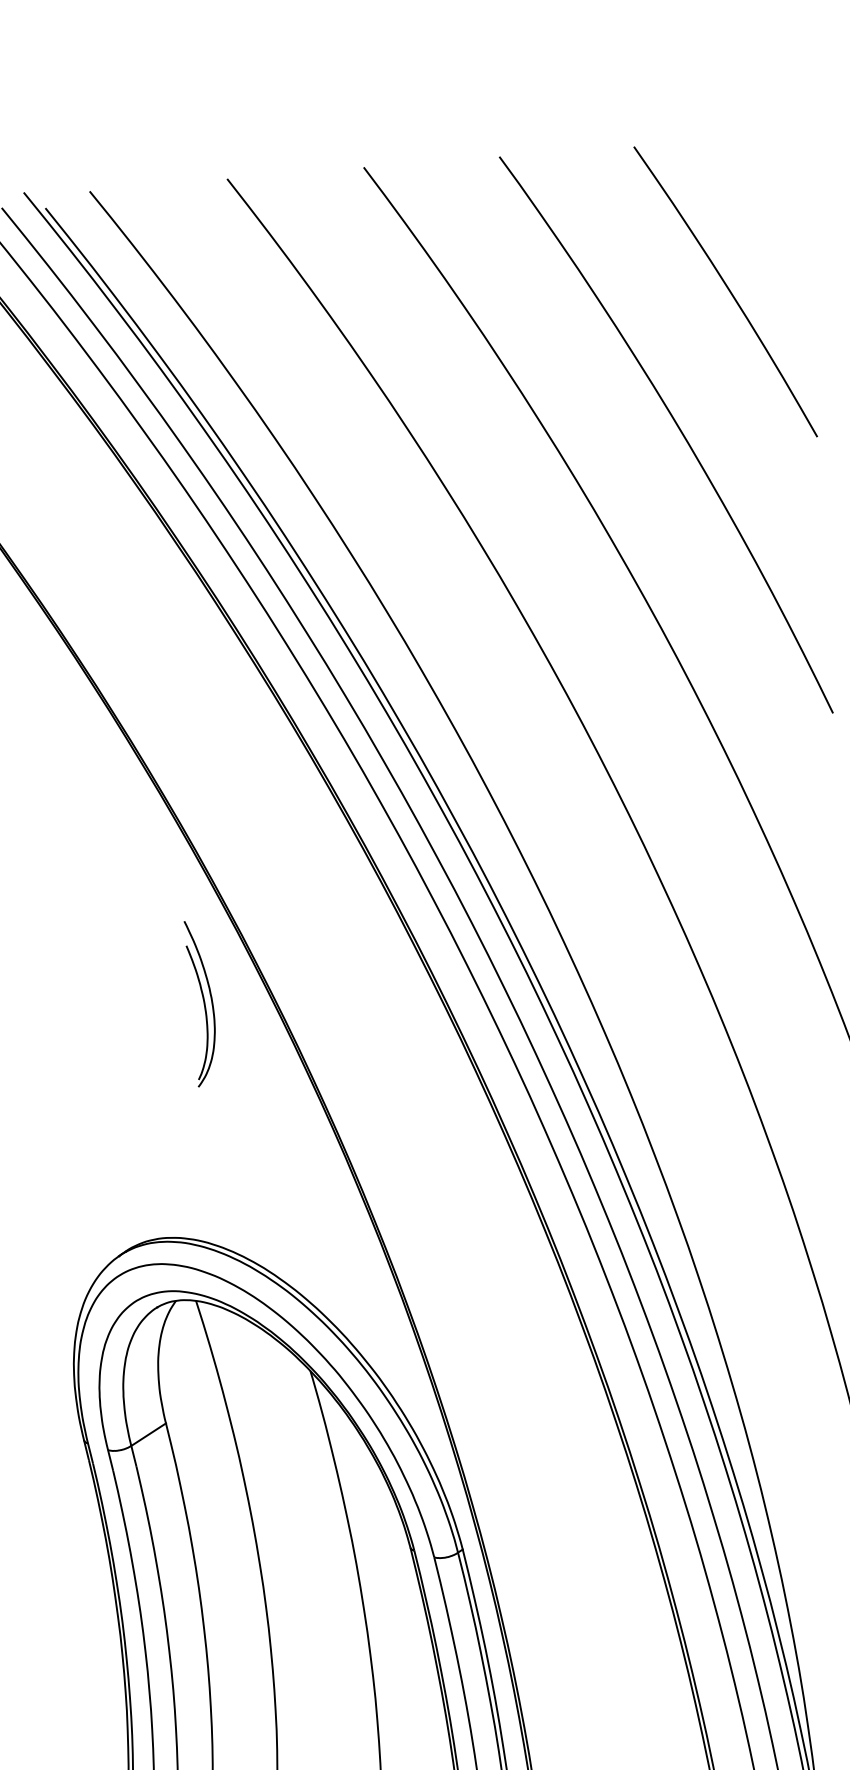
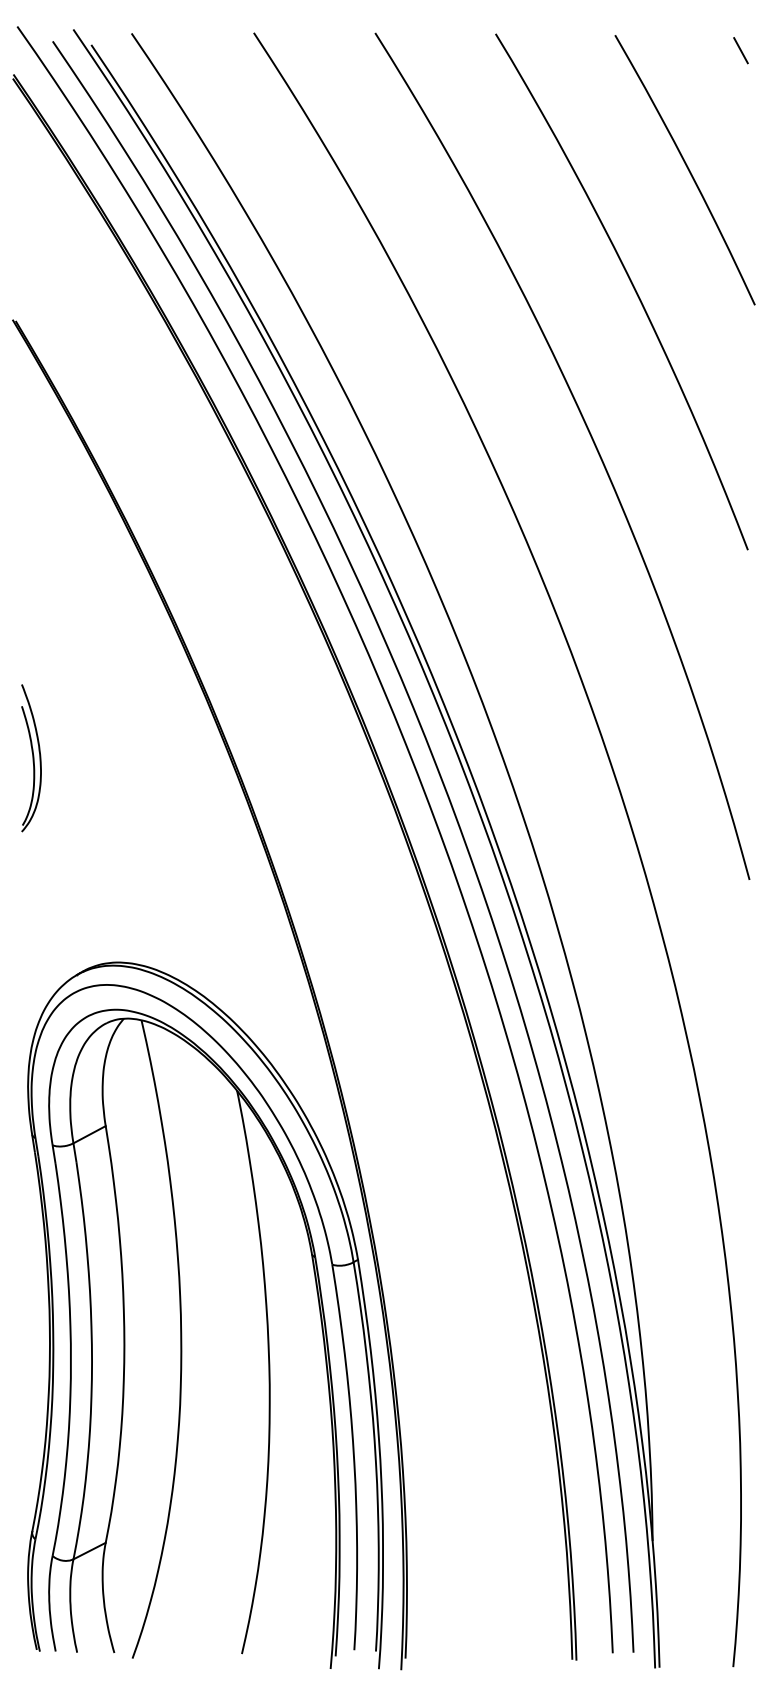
line: (776, 151) -> (740, 50), added
part: (202, 1003) -> (31, 758), moved

